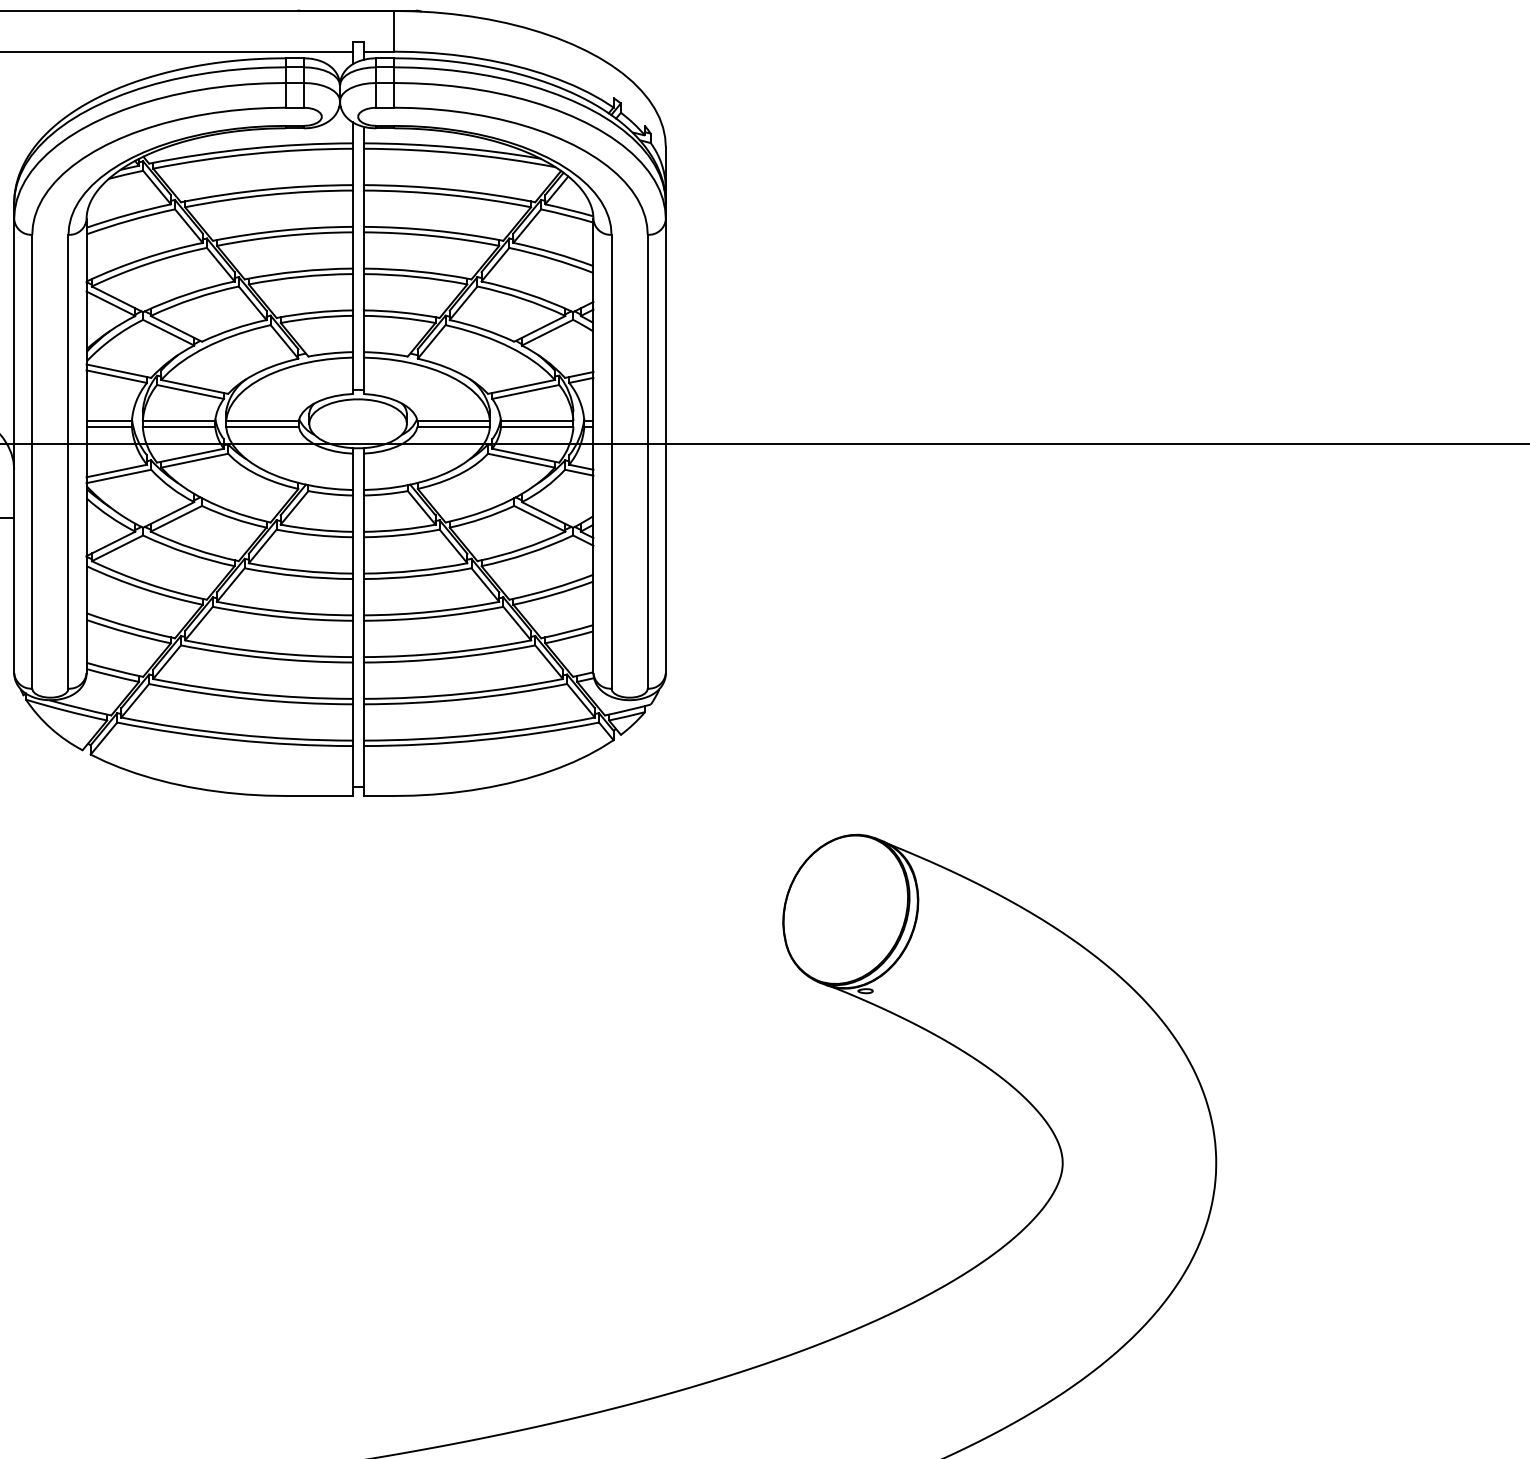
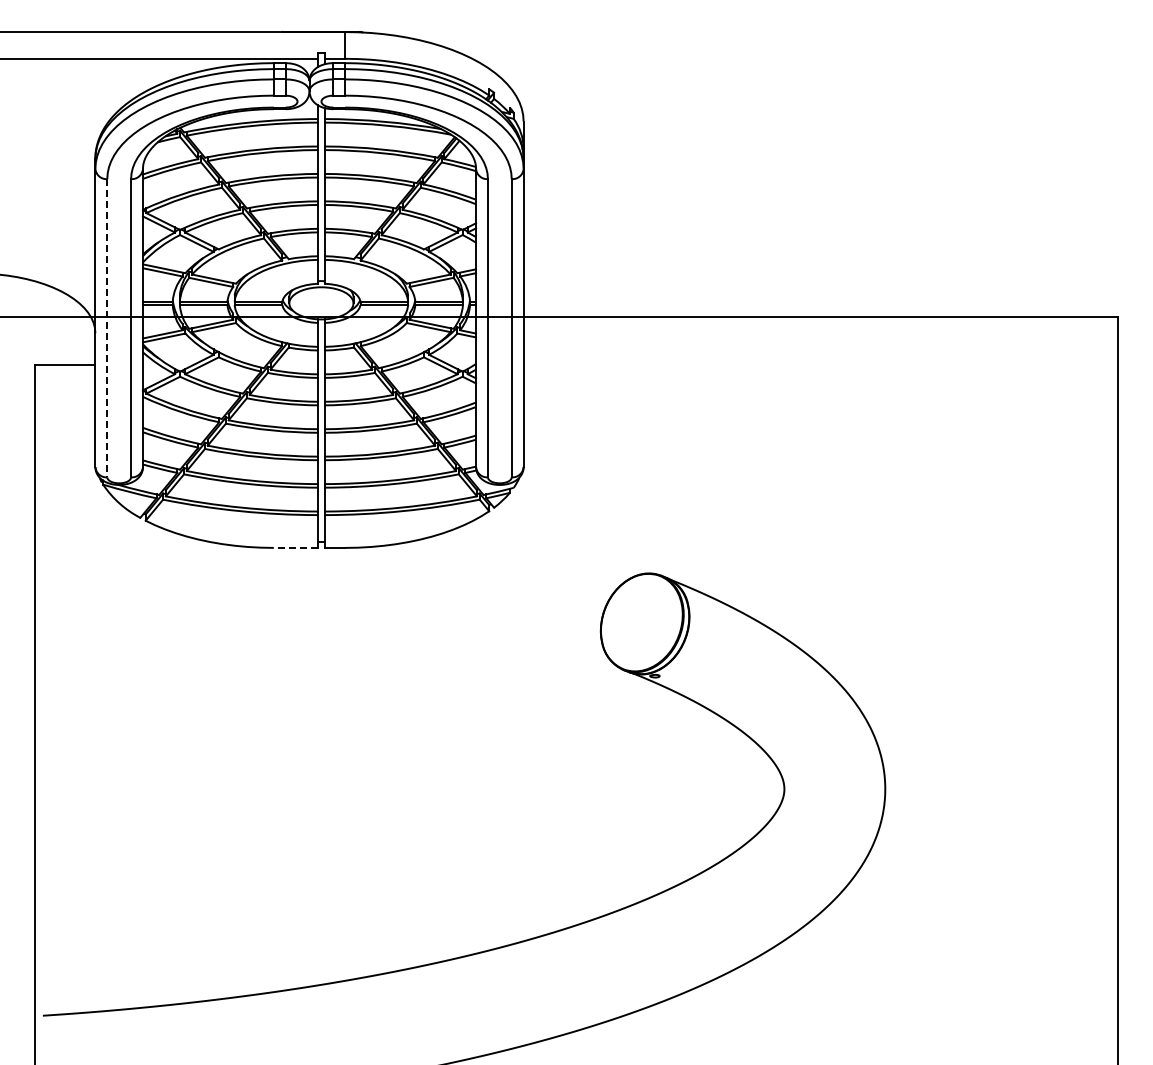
line: (32, 462) -> (107, 328), solid -> dashed
line: (318, 795) -> (295, 547), solid -> dashed

